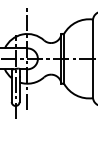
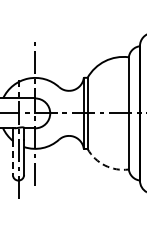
line: (11, 89) -> (12, 157), solid -> dashed
arc: (76, 95) -> (105, 165), solid -> dashed

